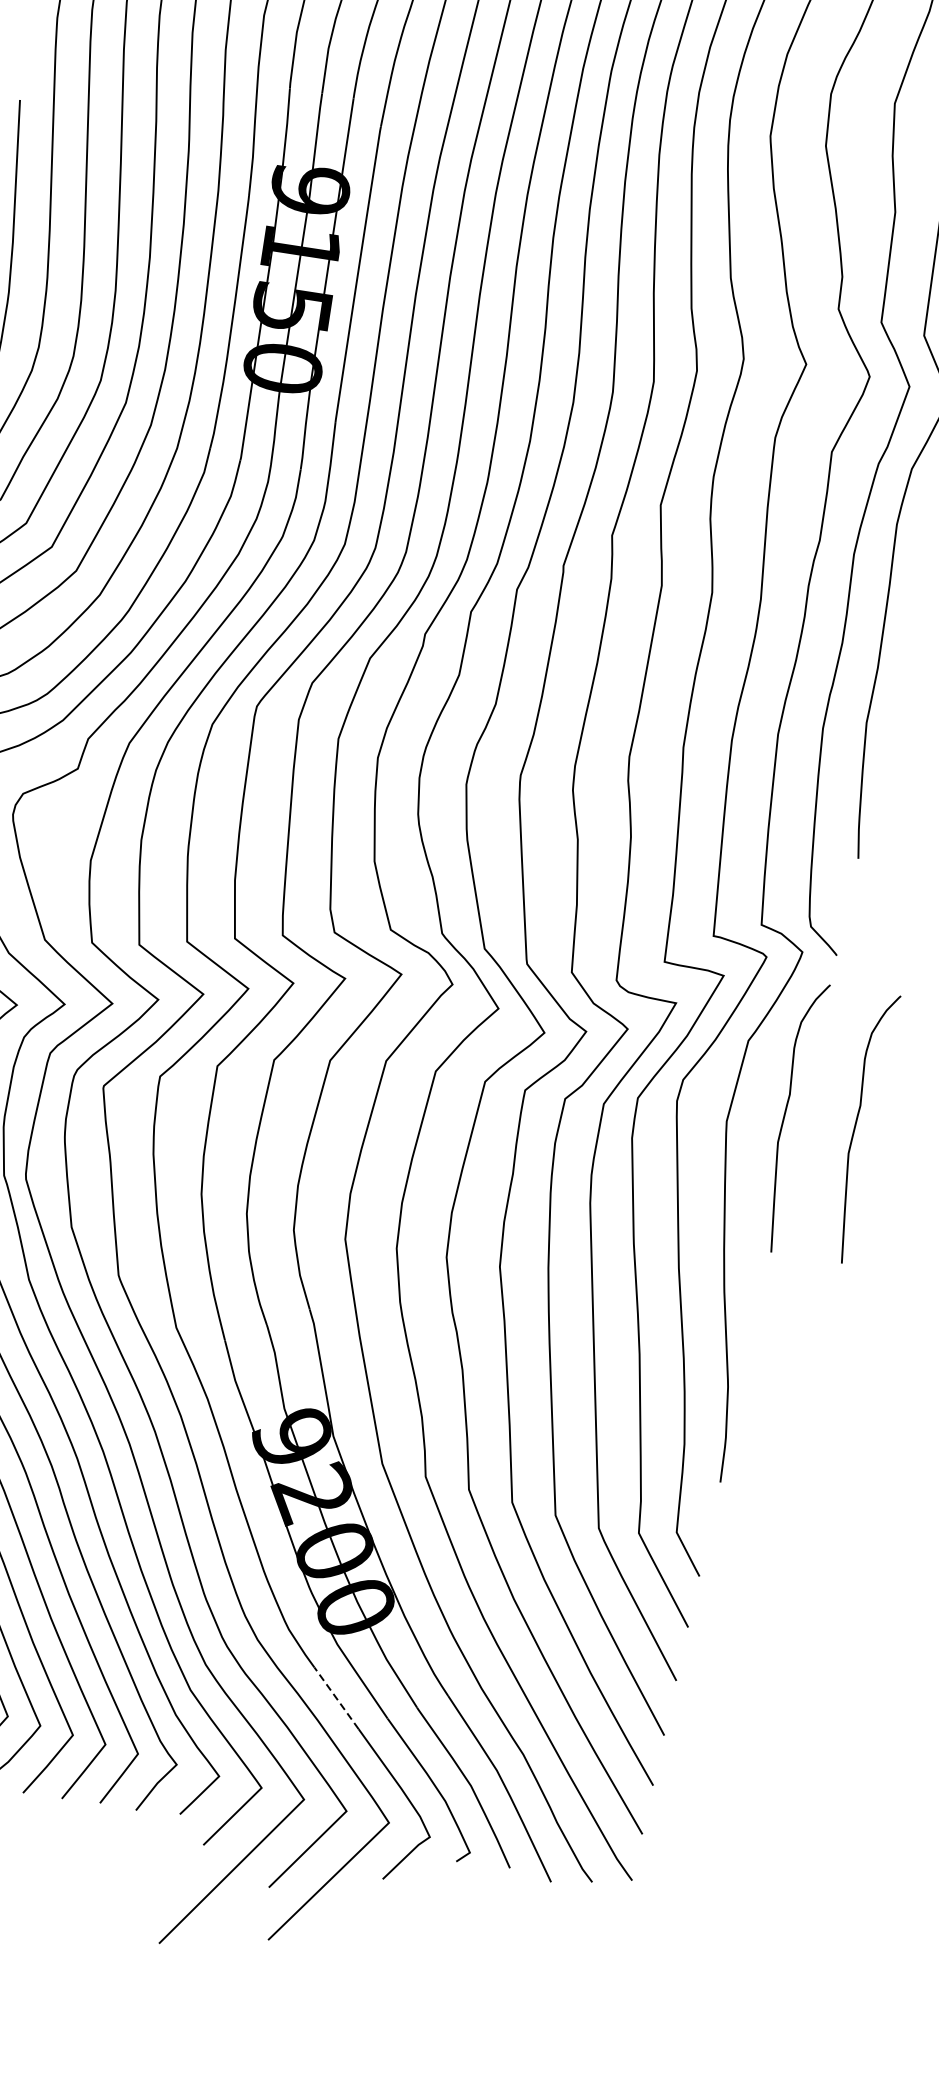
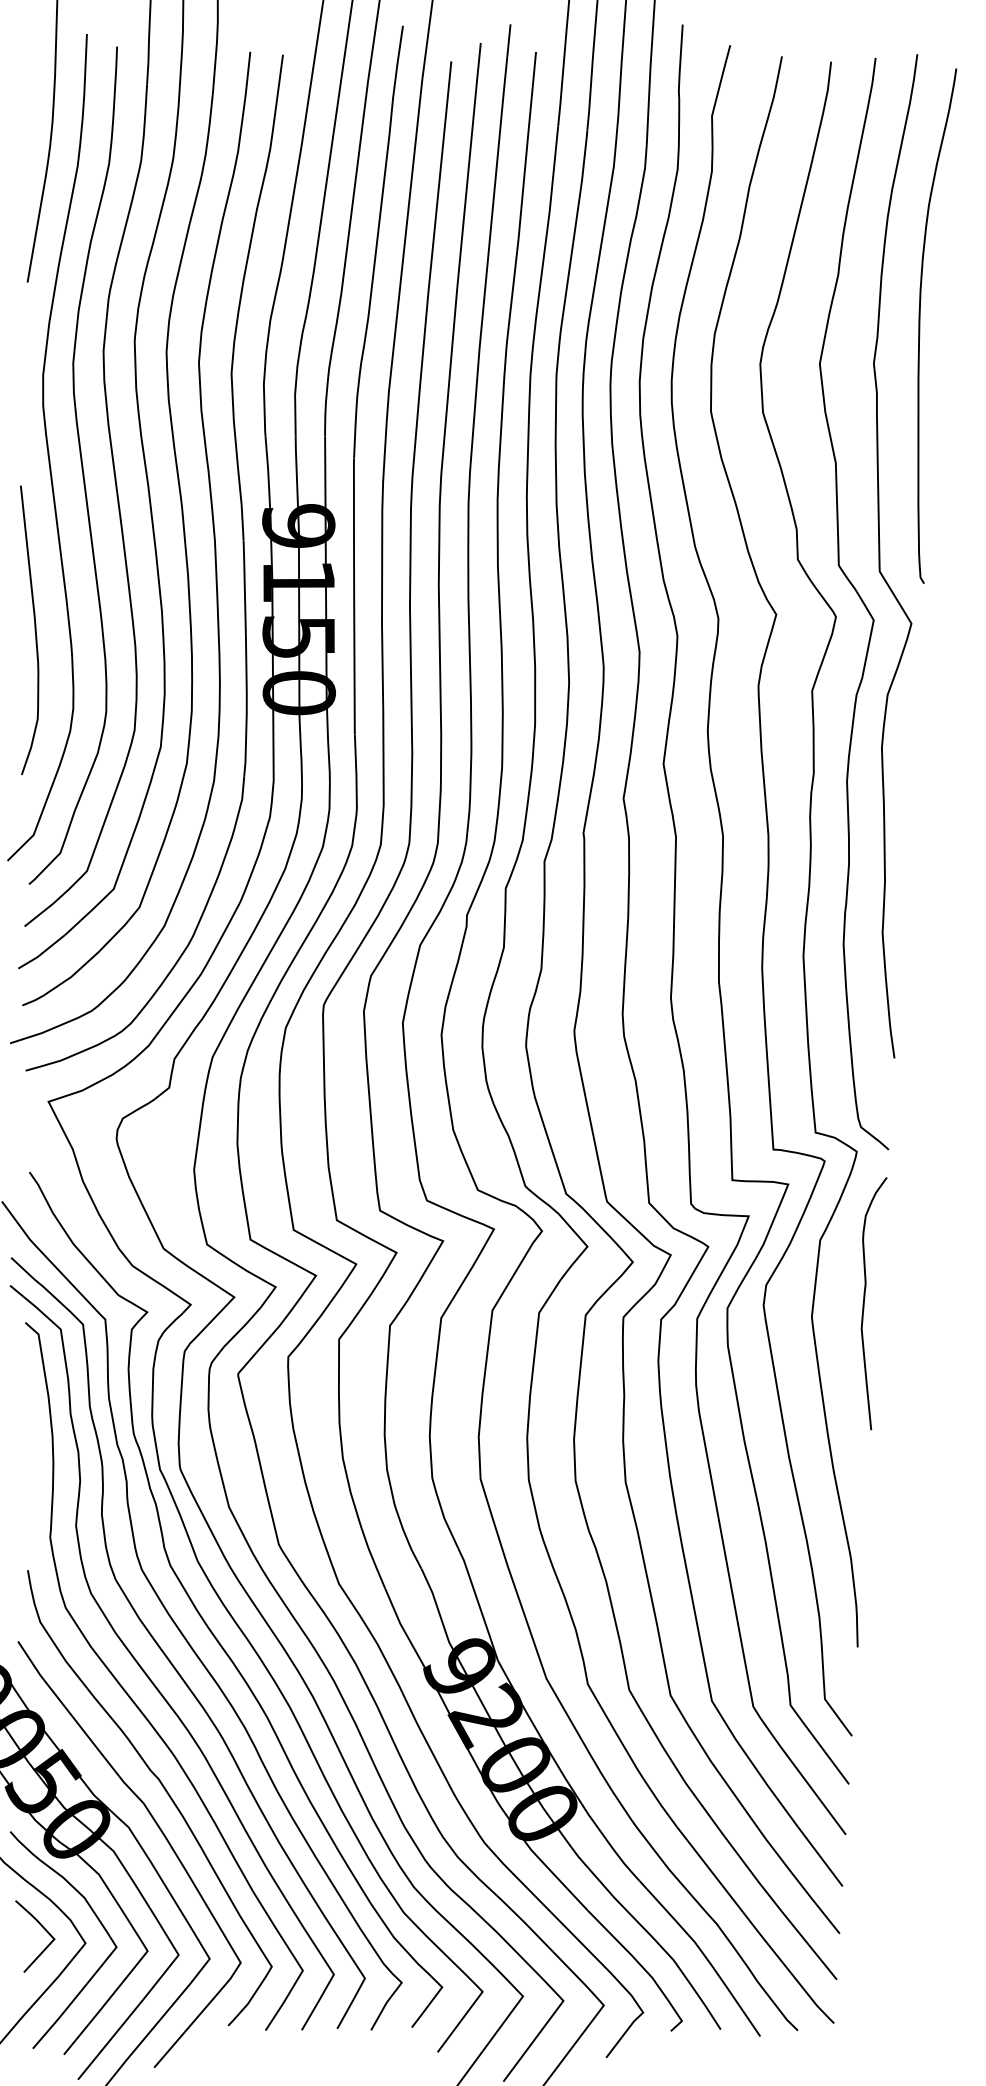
curve: (855, 1126) -> (930, 1303), removed
line: (335, 1697) -> (537, 1898), dashed -> solid

